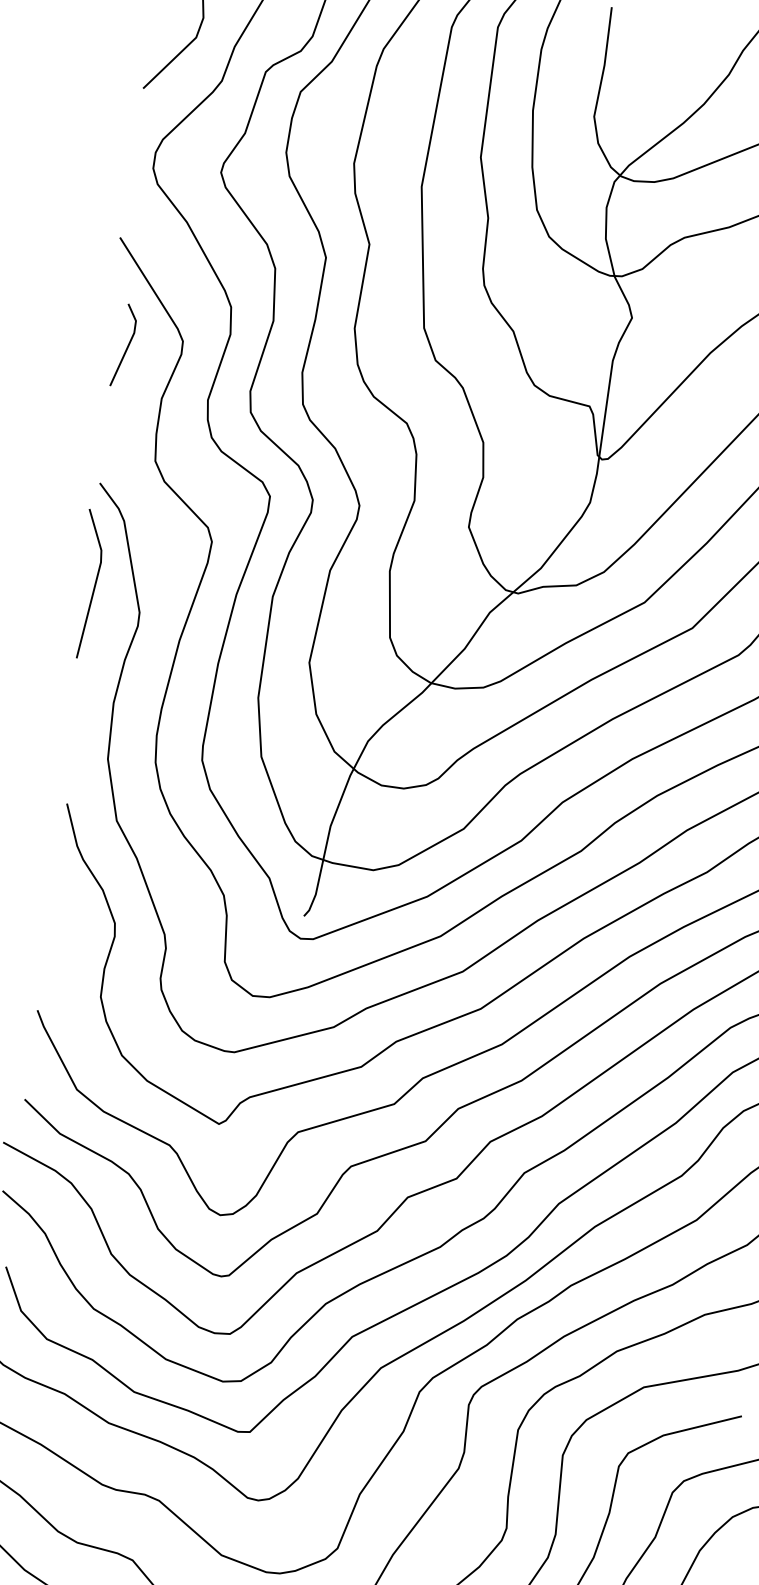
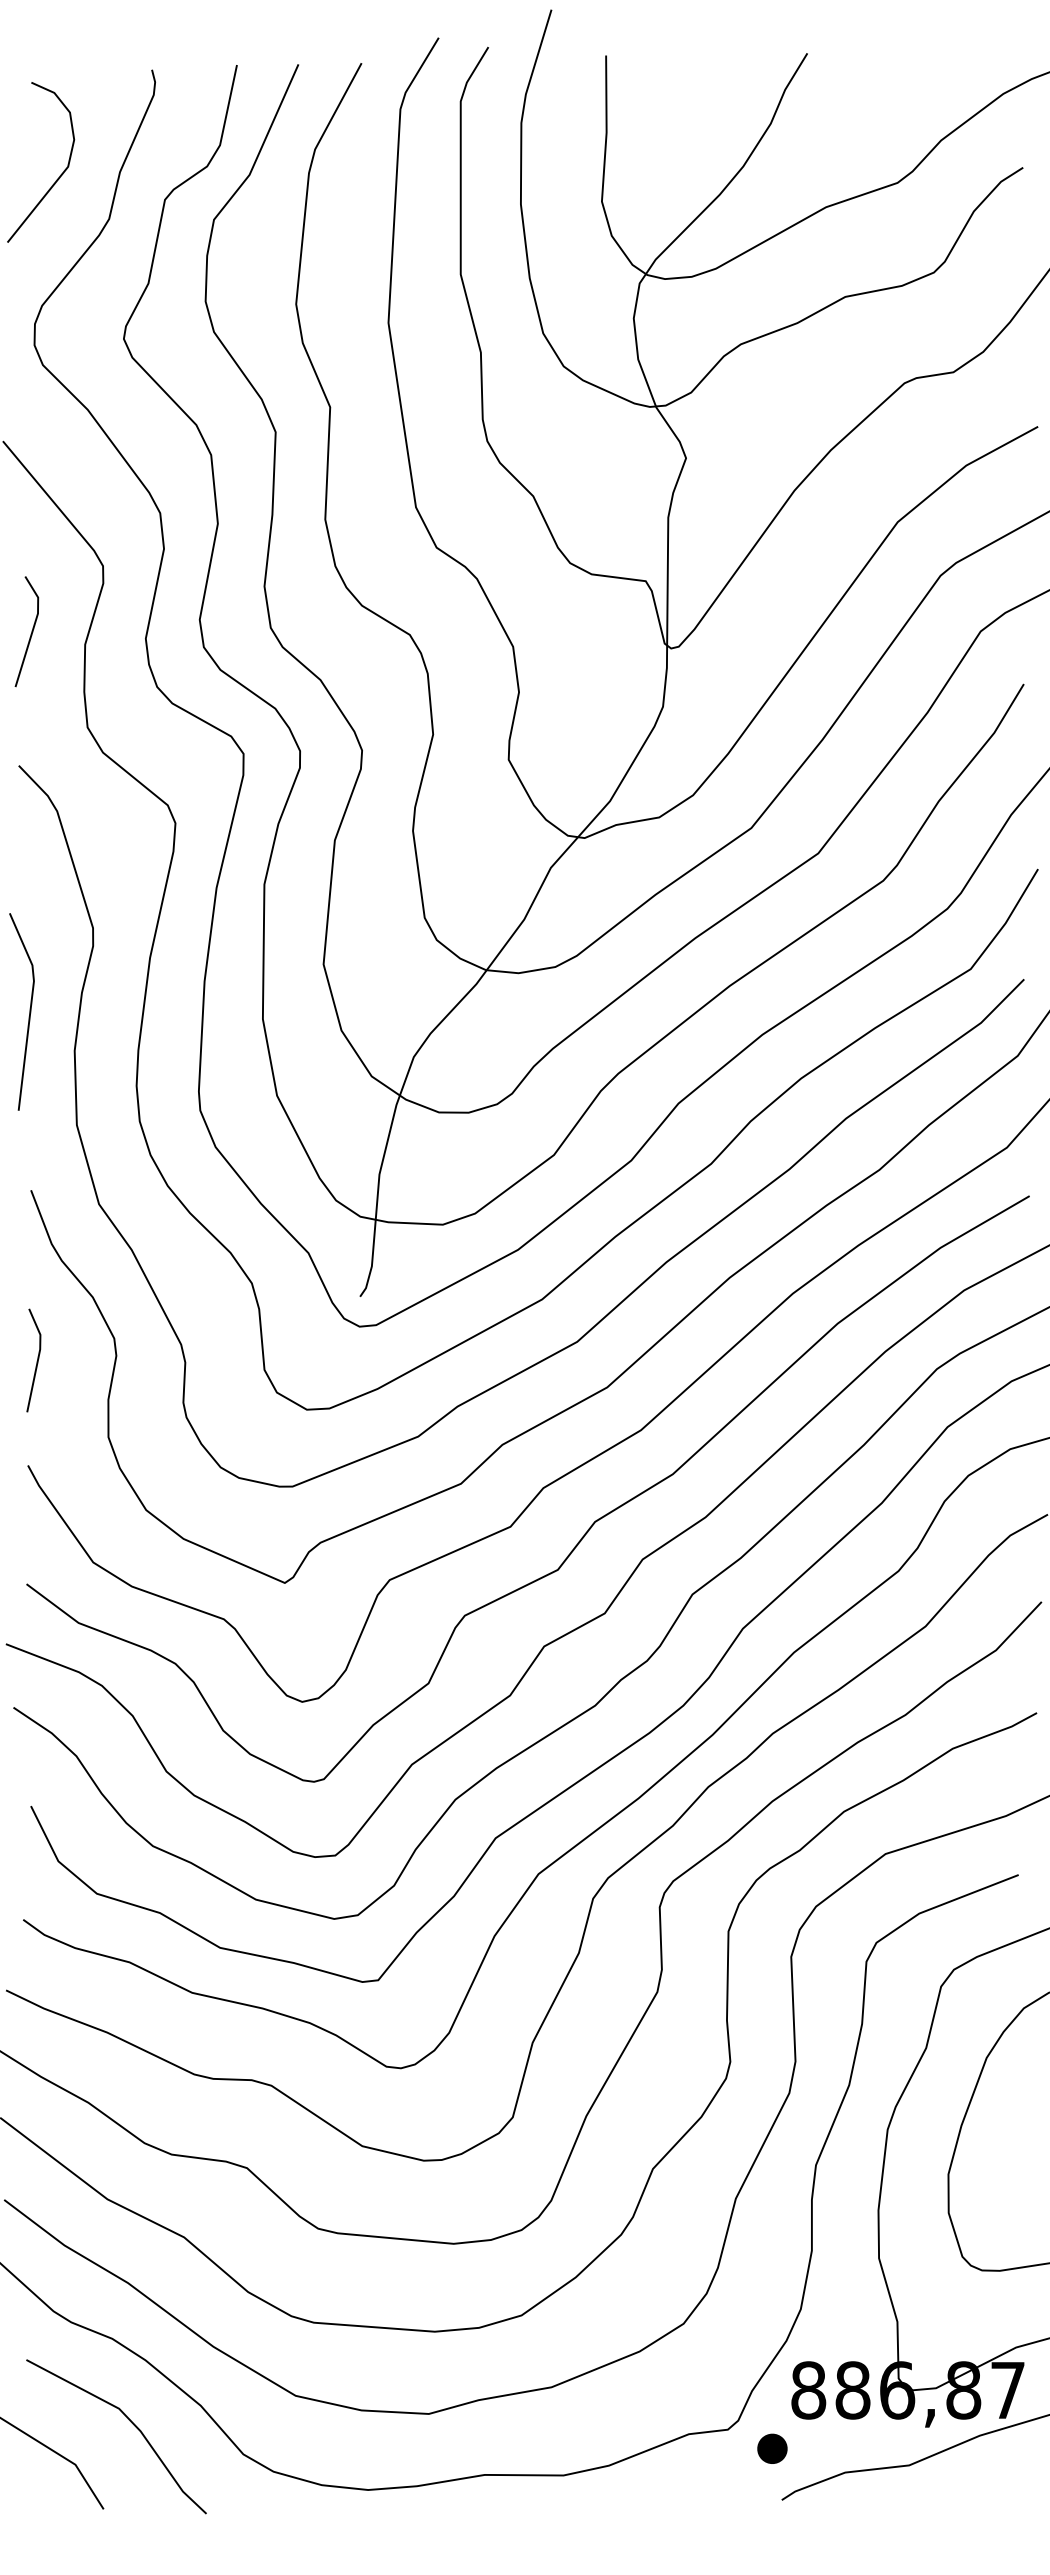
line: (127, 345) -> (31, 631), moved
line: (94, 584) -> (29, 1011), moved
line: (54, 932) -> (36, 1361), added

